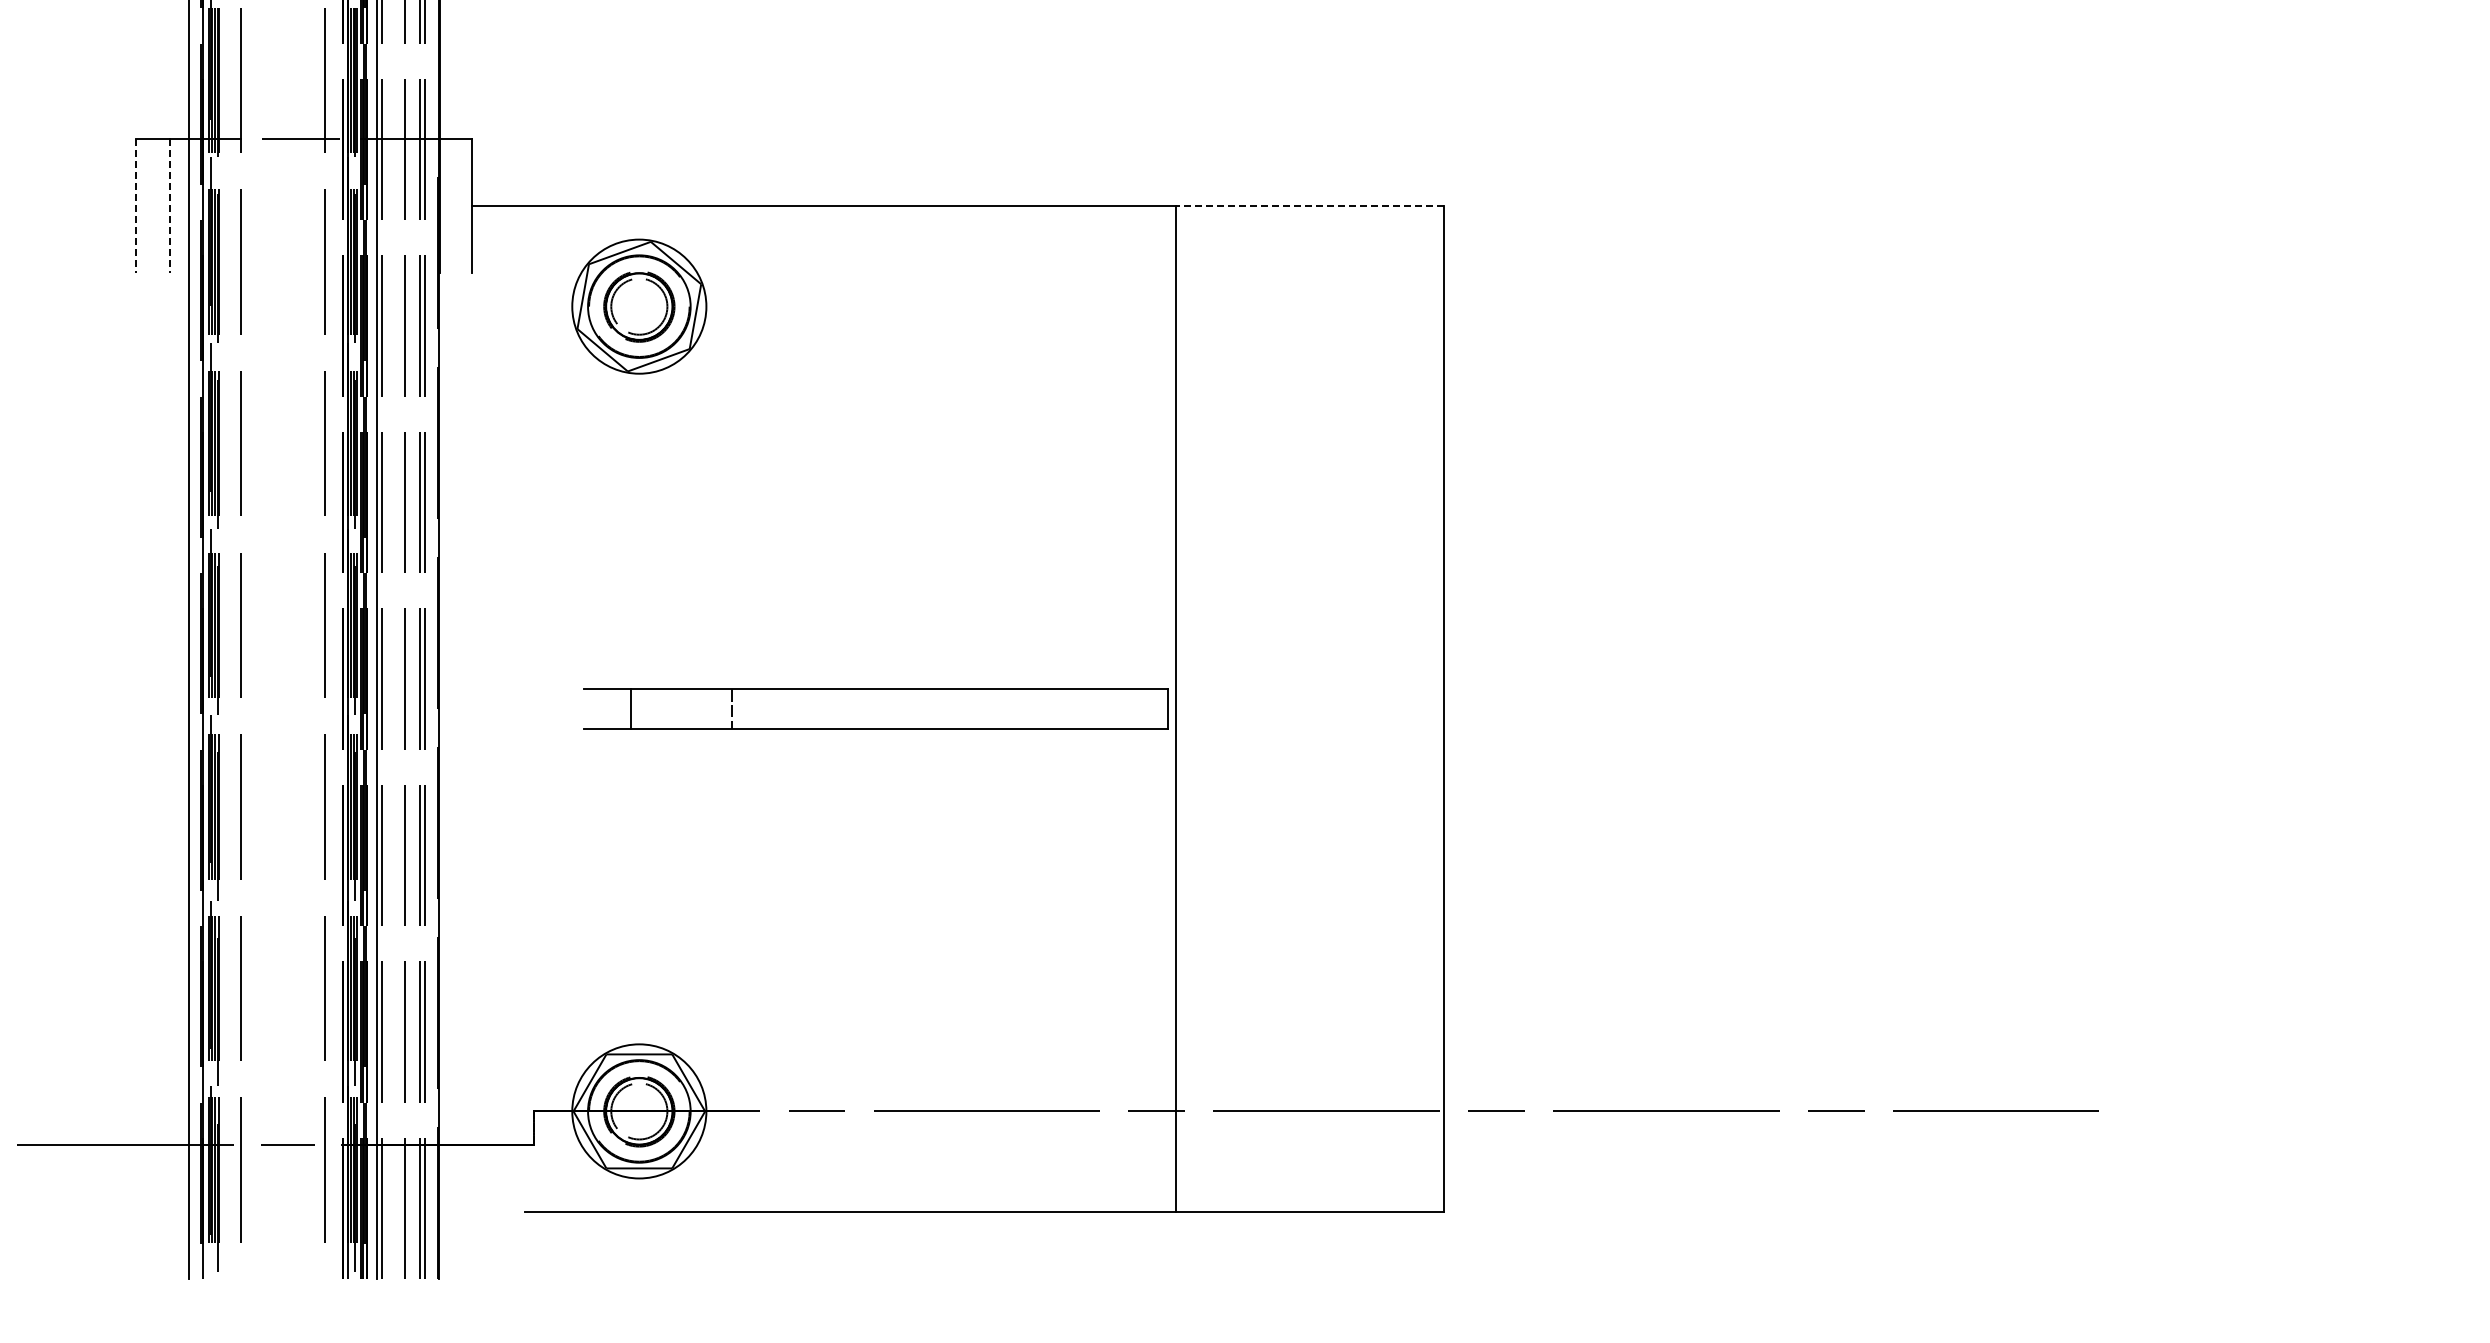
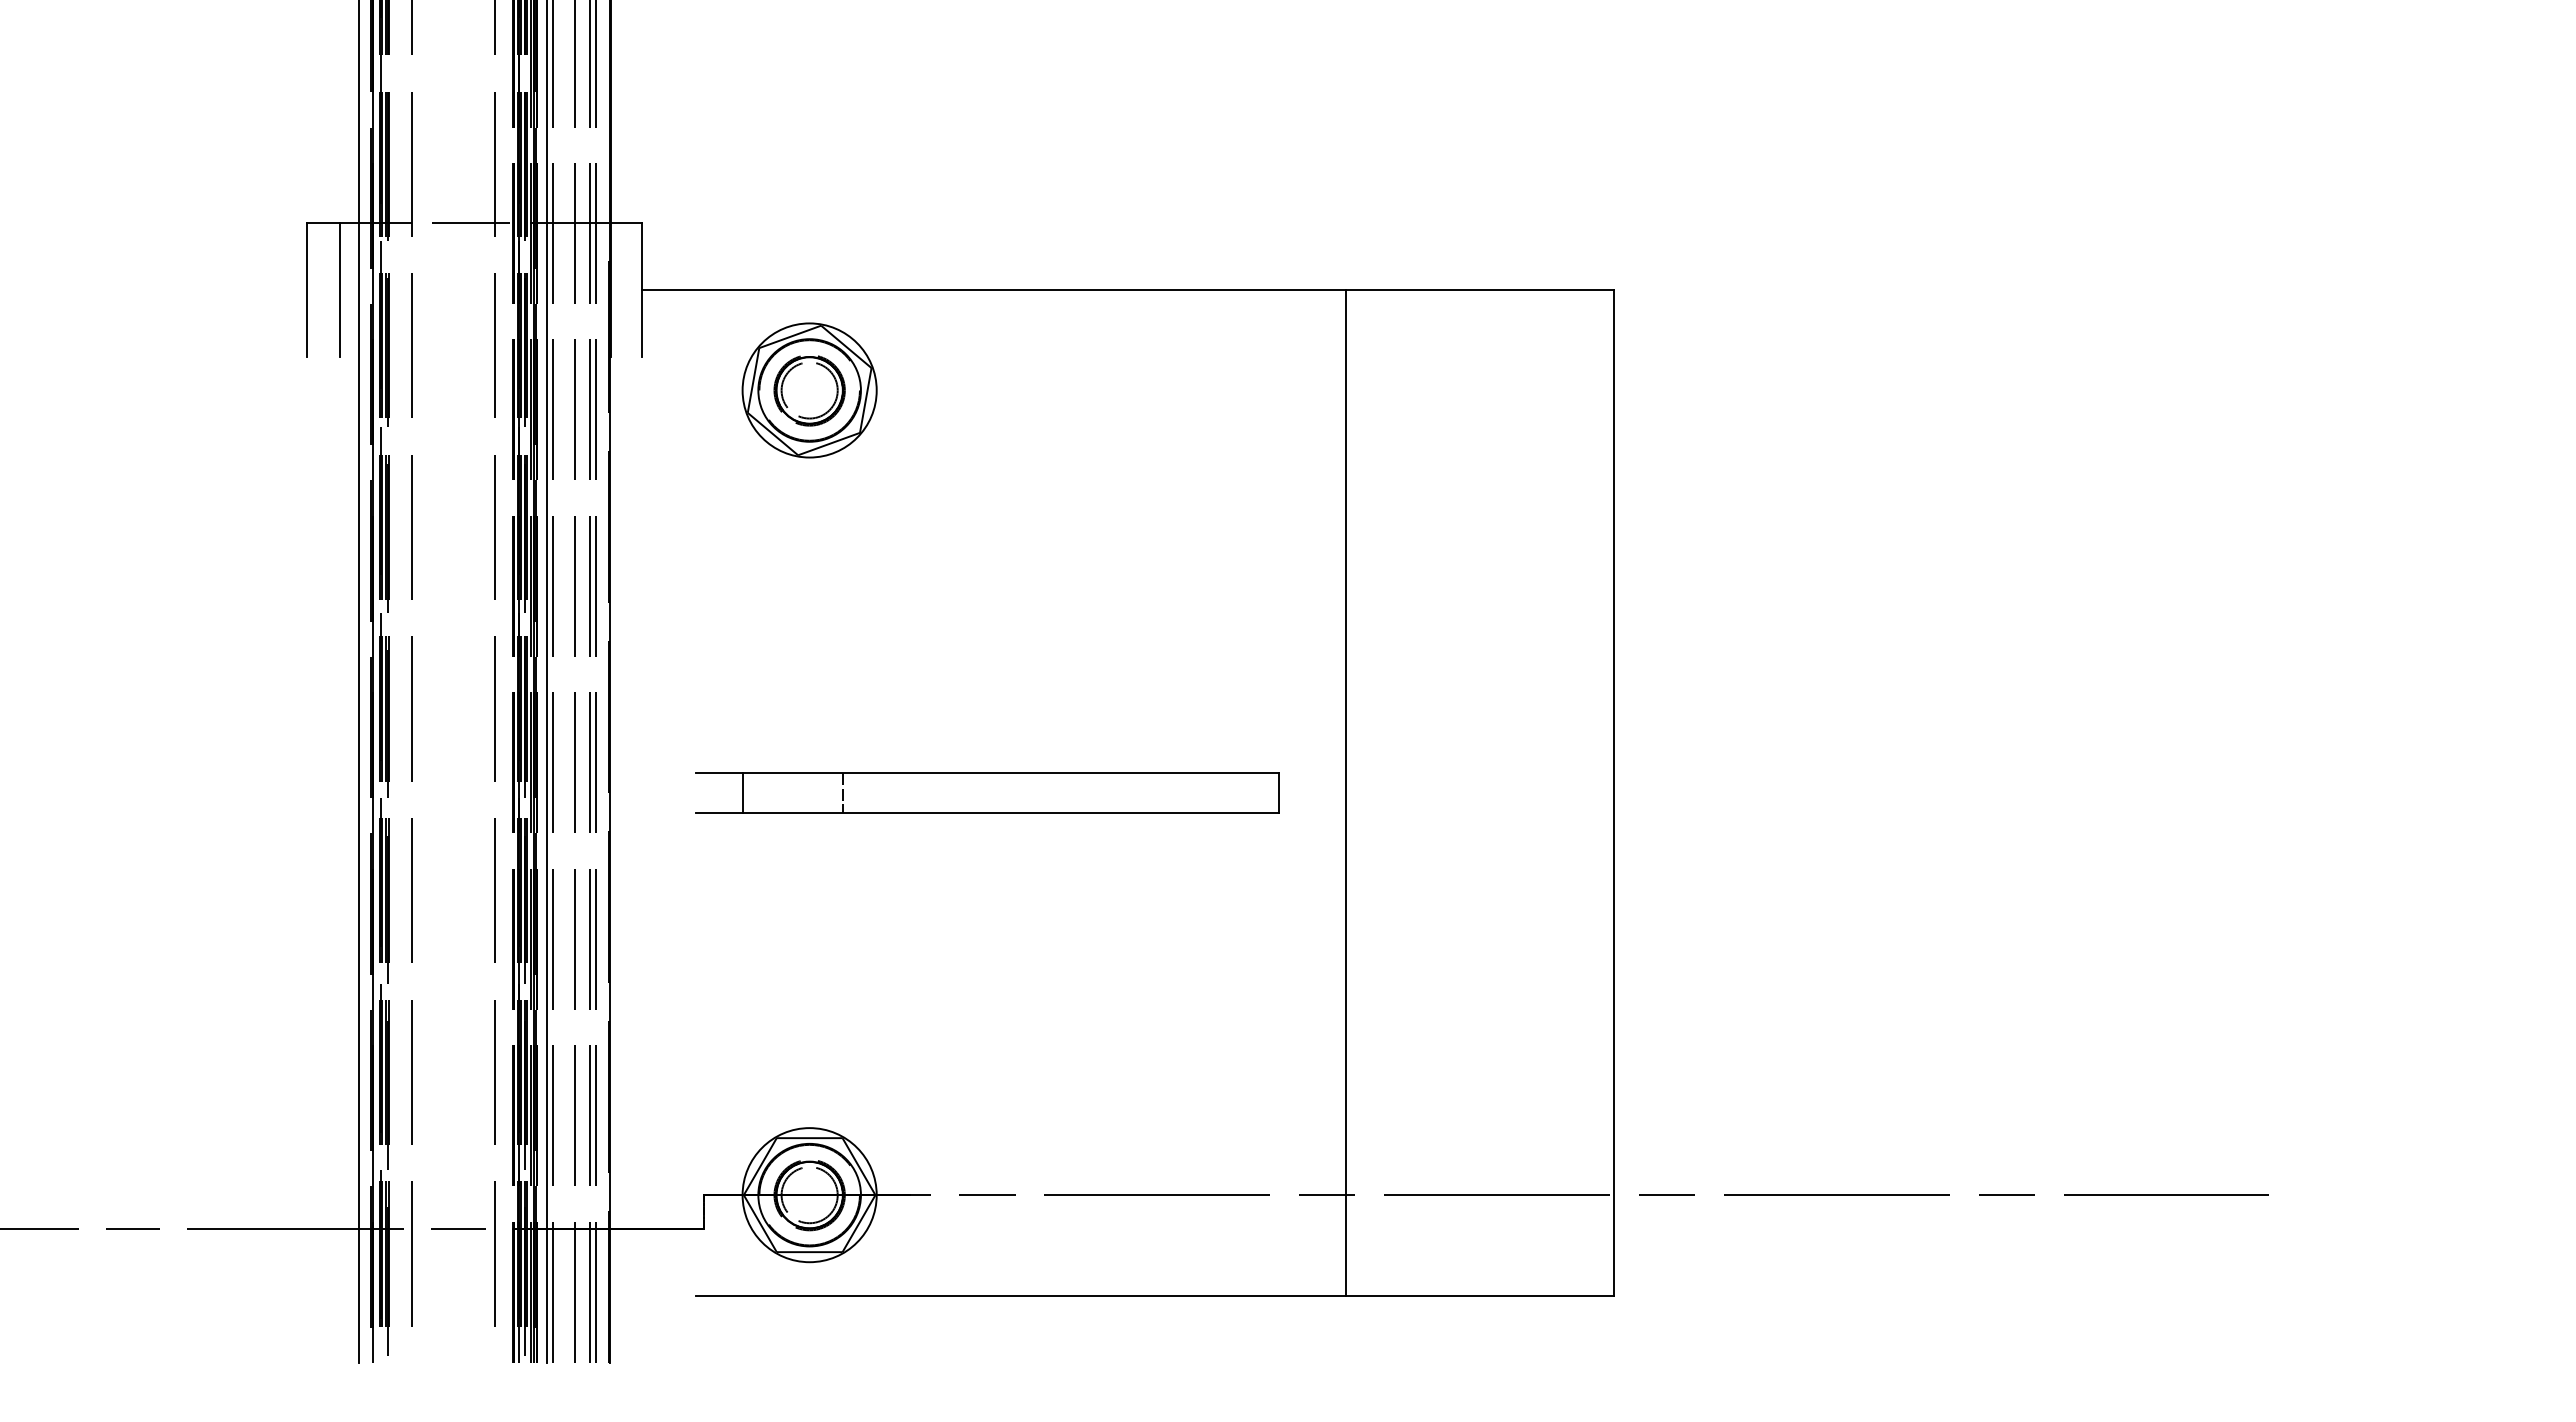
line: (1309, 205) -> (1479, 289), dashed -> solid
line: (136, 206) -> (306, 290), dashed -> solid
line: (170, 206) -> (340, 290), dashed -> solid
part: (876, 708) -> (987, 792), moved

